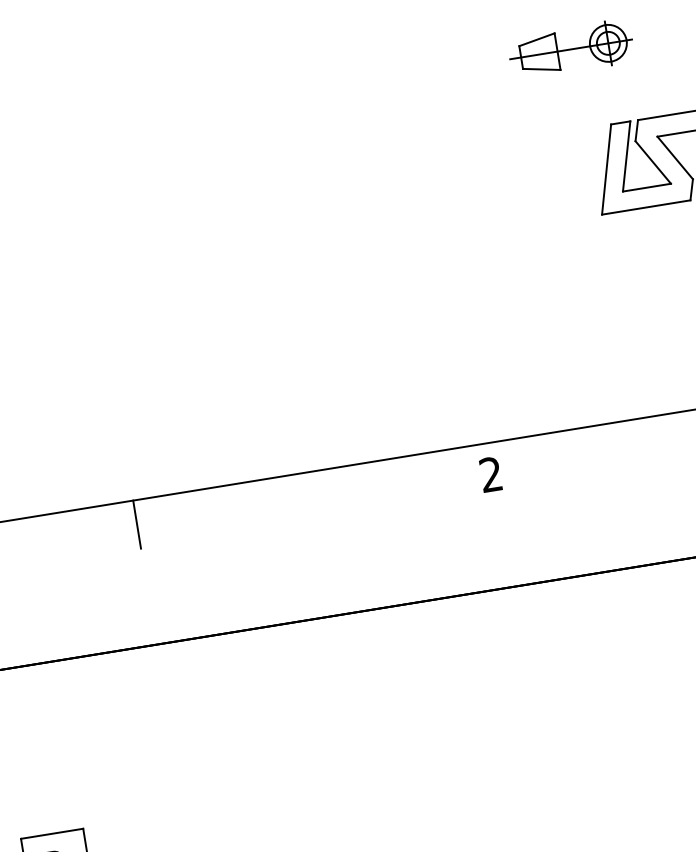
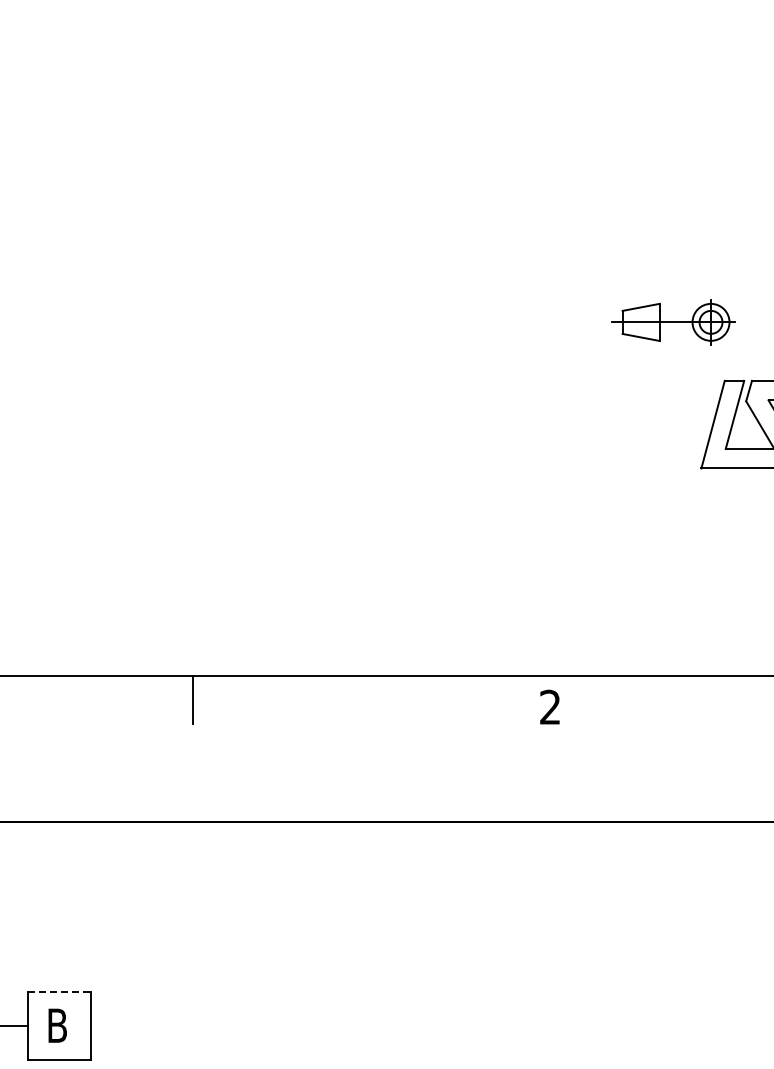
part: (571, 49) -> (673, 322), moved
line: (52, 833) -> (59, 991), solid -> dashed

